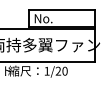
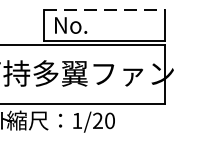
line: (62, 10) -> (105, 10), solid -> dashed

